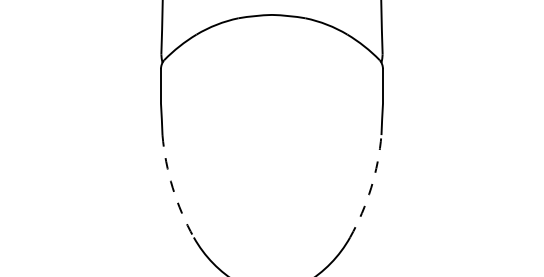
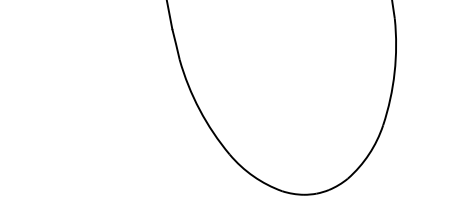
arc: (172, 187) -> (199, 109), dashed -> solid
arc: (371, 187) -> (394, 72), dashed -> solid

